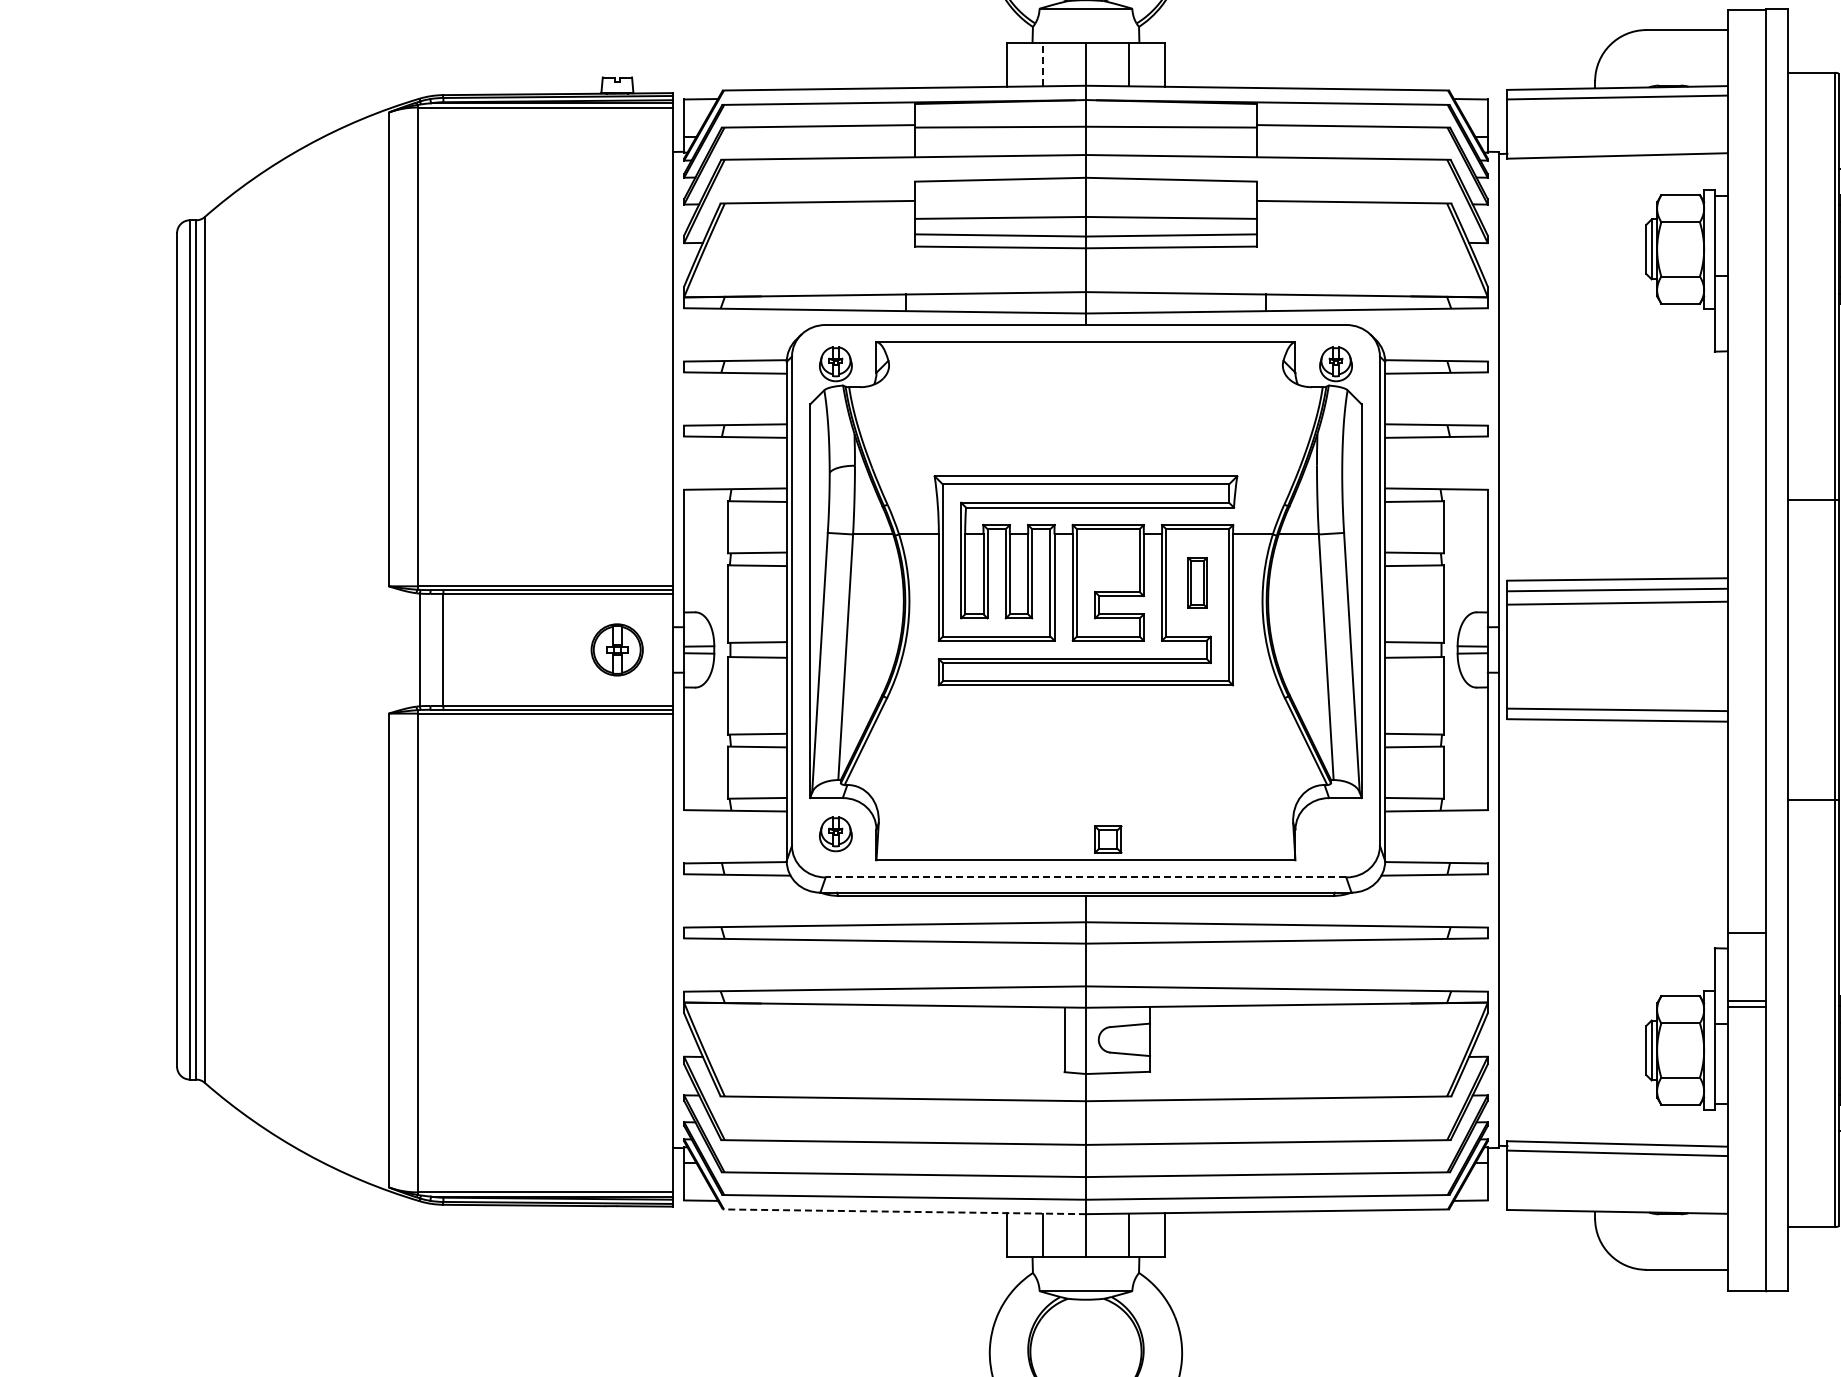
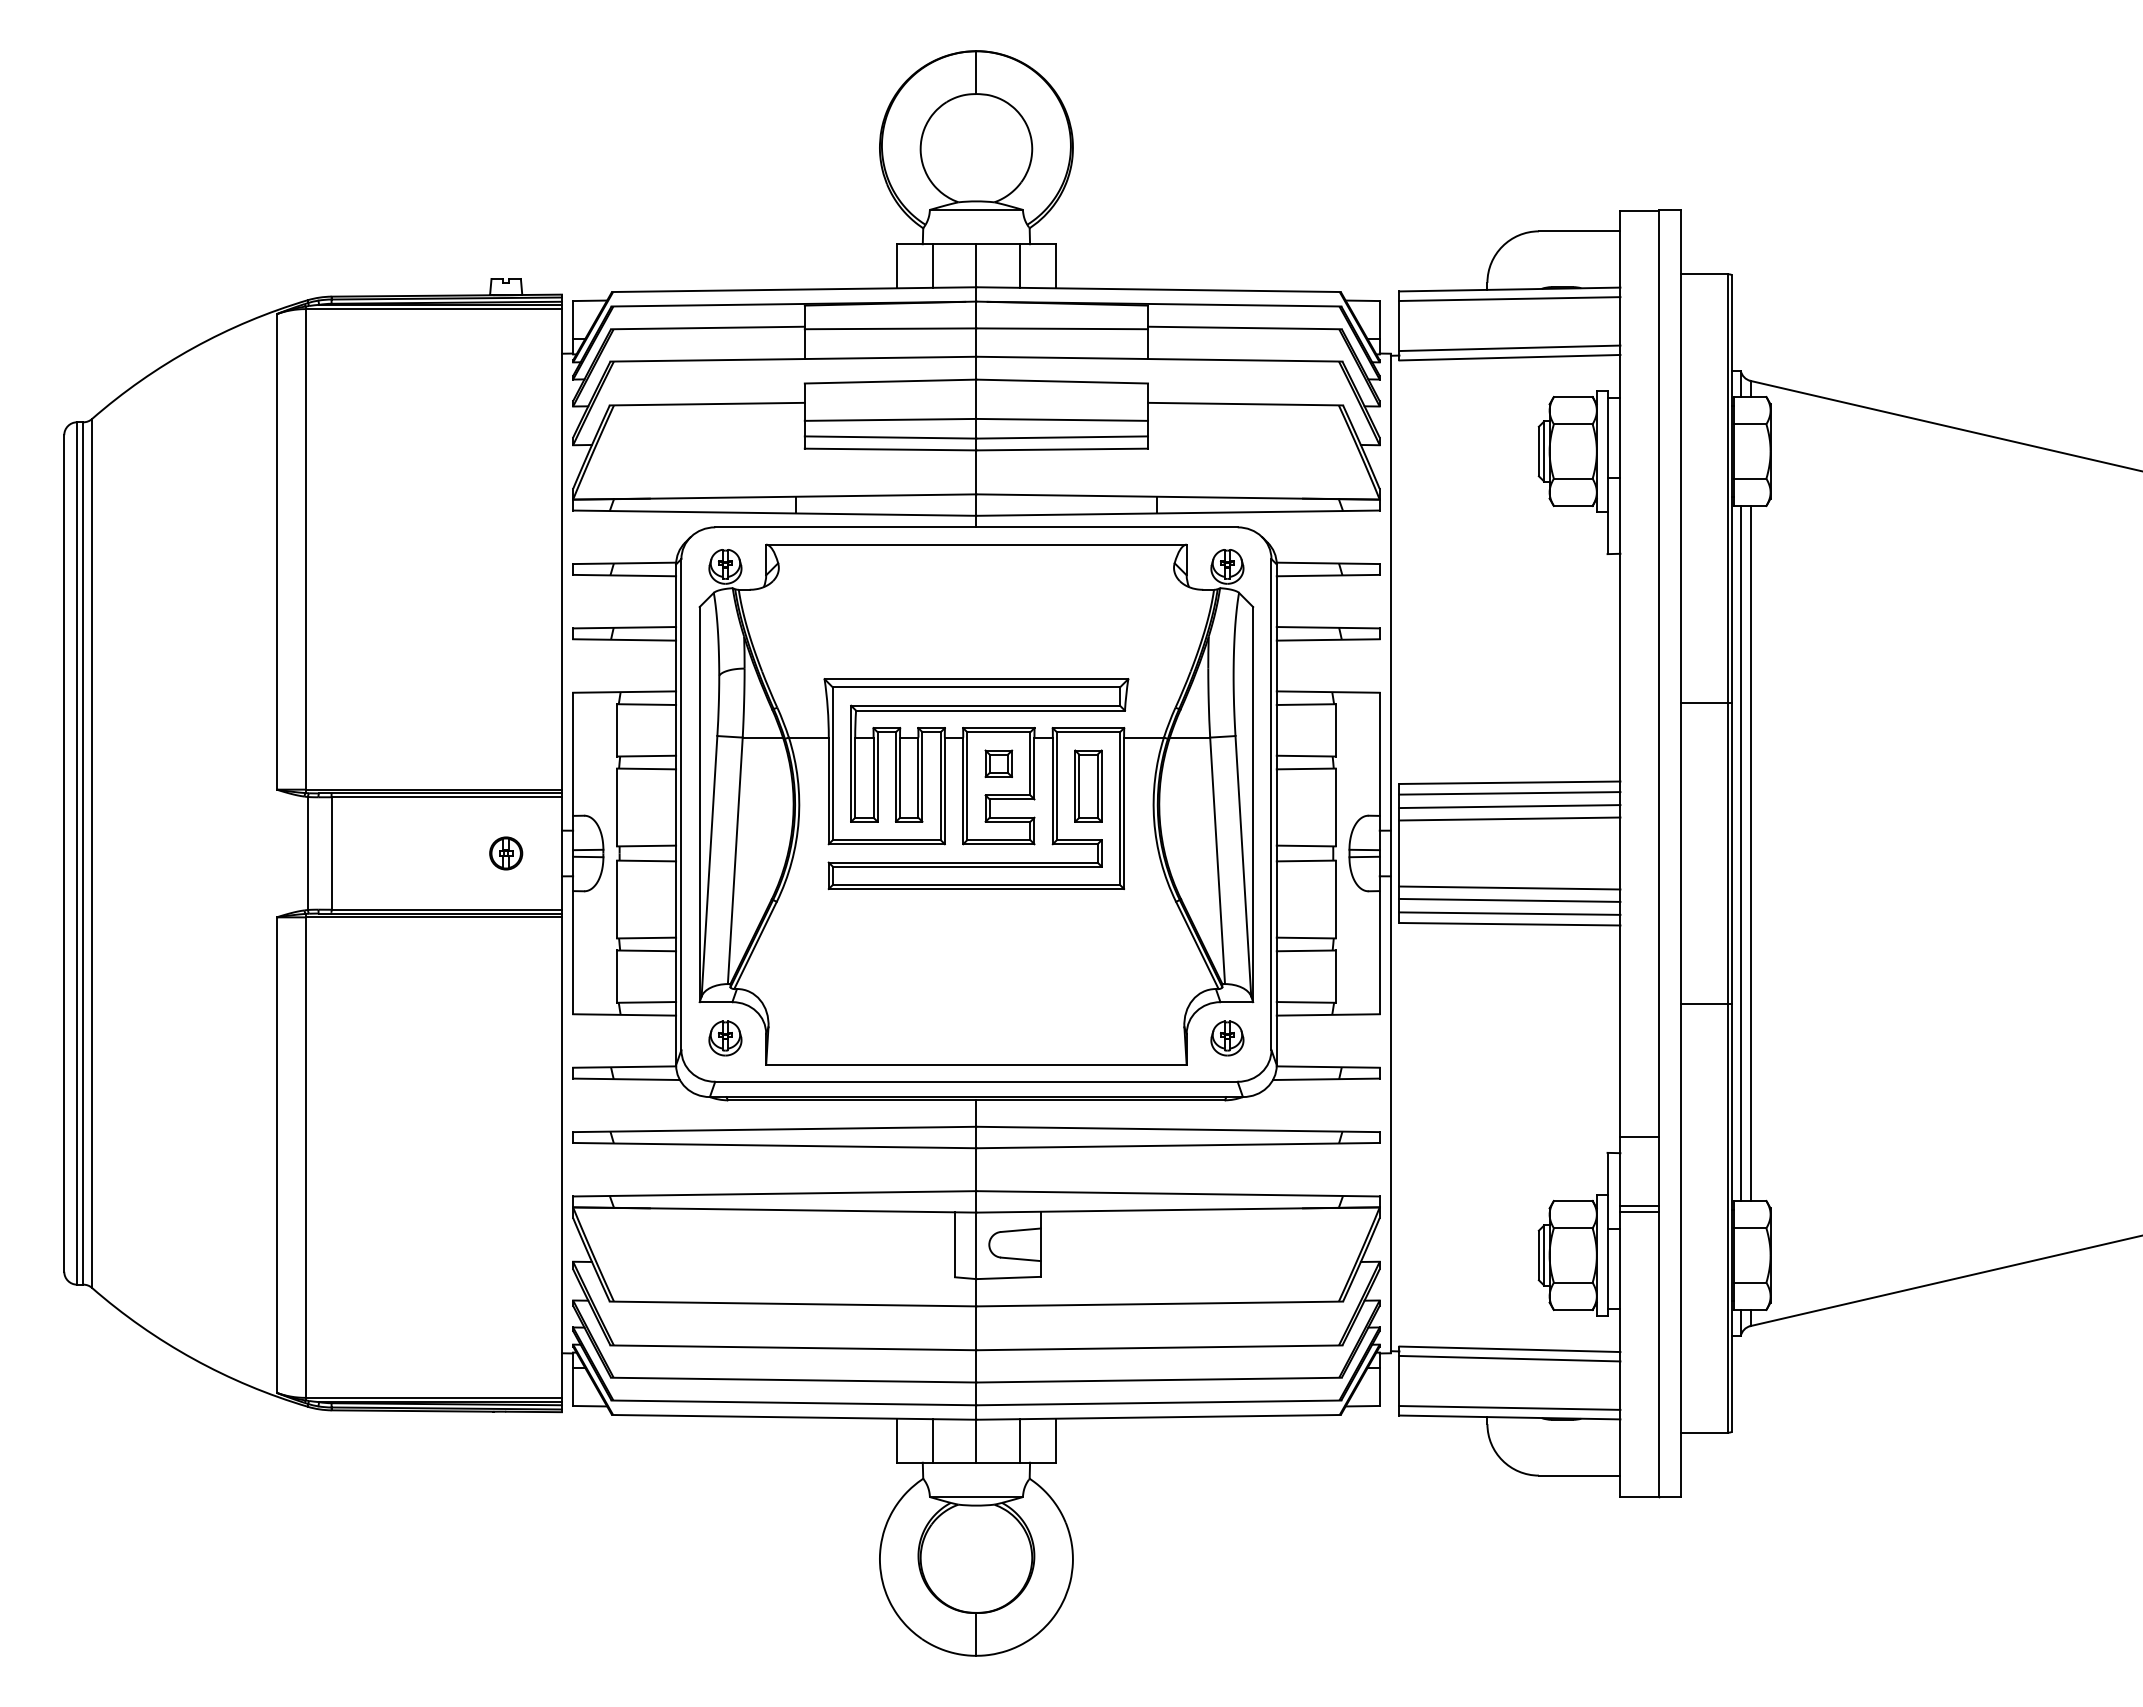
line: (1043, 65) -> (933, 266), dashed -> solid
line: (1617, 146) -> (1509, 348), added
part: (1197, 582) -> (1088, 785), size x1.43
line: (1617, 615) -> (1509, 818), added
part: (617, 649) -> (506, 853), size x0.62
line: (1617, 683) -> (1509, 887), added
line: (1617, 695) -> (1509, 899), added
part: (1336, 834) -> (1227, 1038), added
part: (1107, 839) -> (998, 763), moved
line: (1085, 877) -> (975, 1081), dashed -> solid
line: (1617, 1201) -> (1509, 1407), added
line: (903, 1211) -> (793, 1417), dashed -> solid

